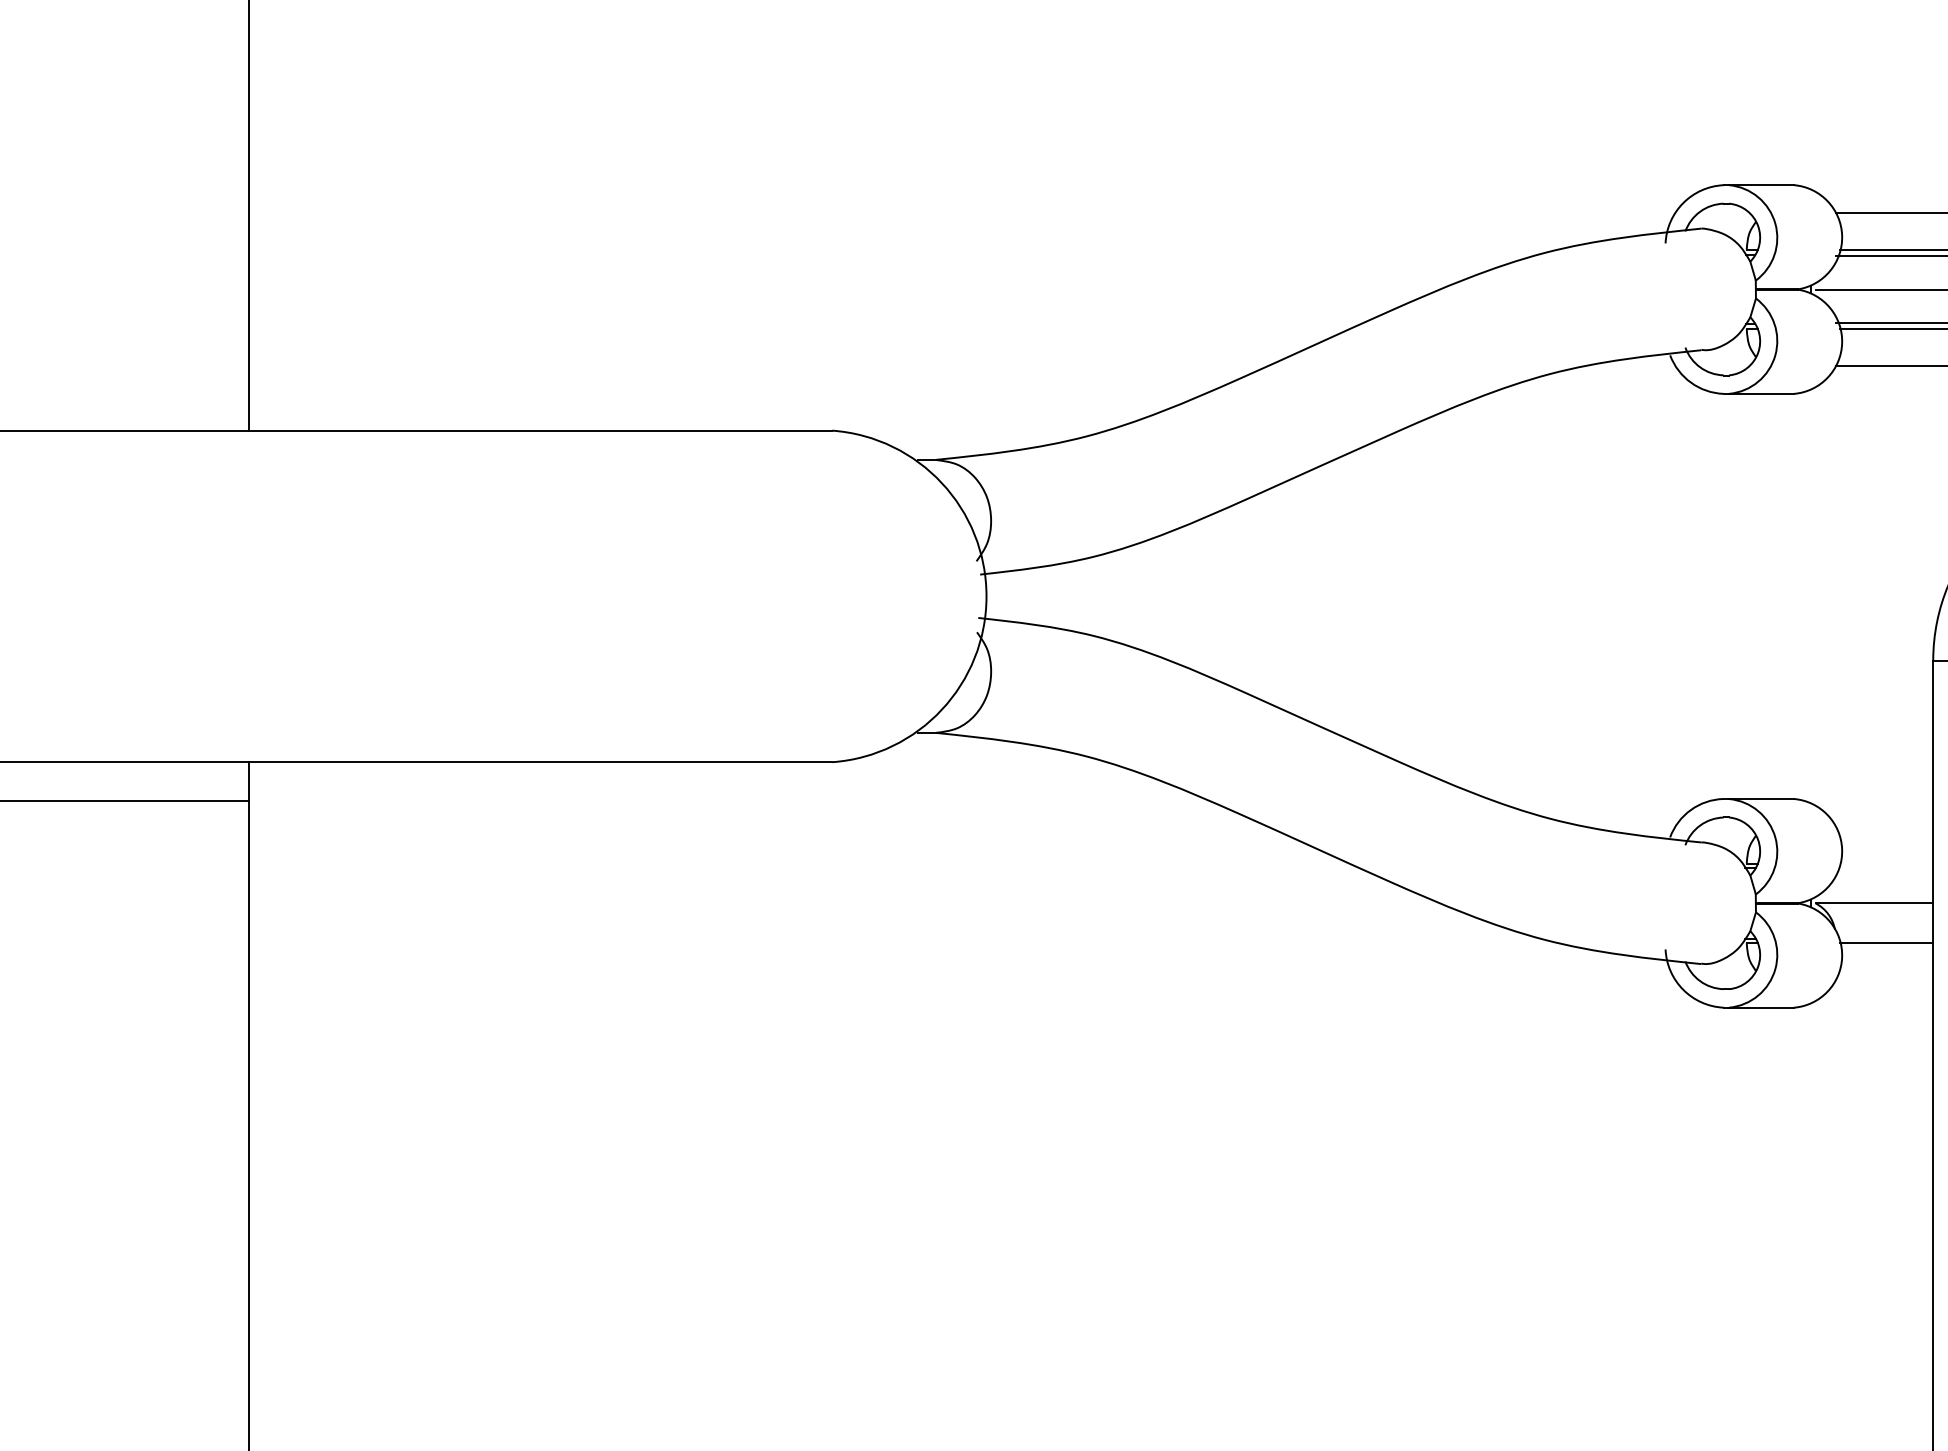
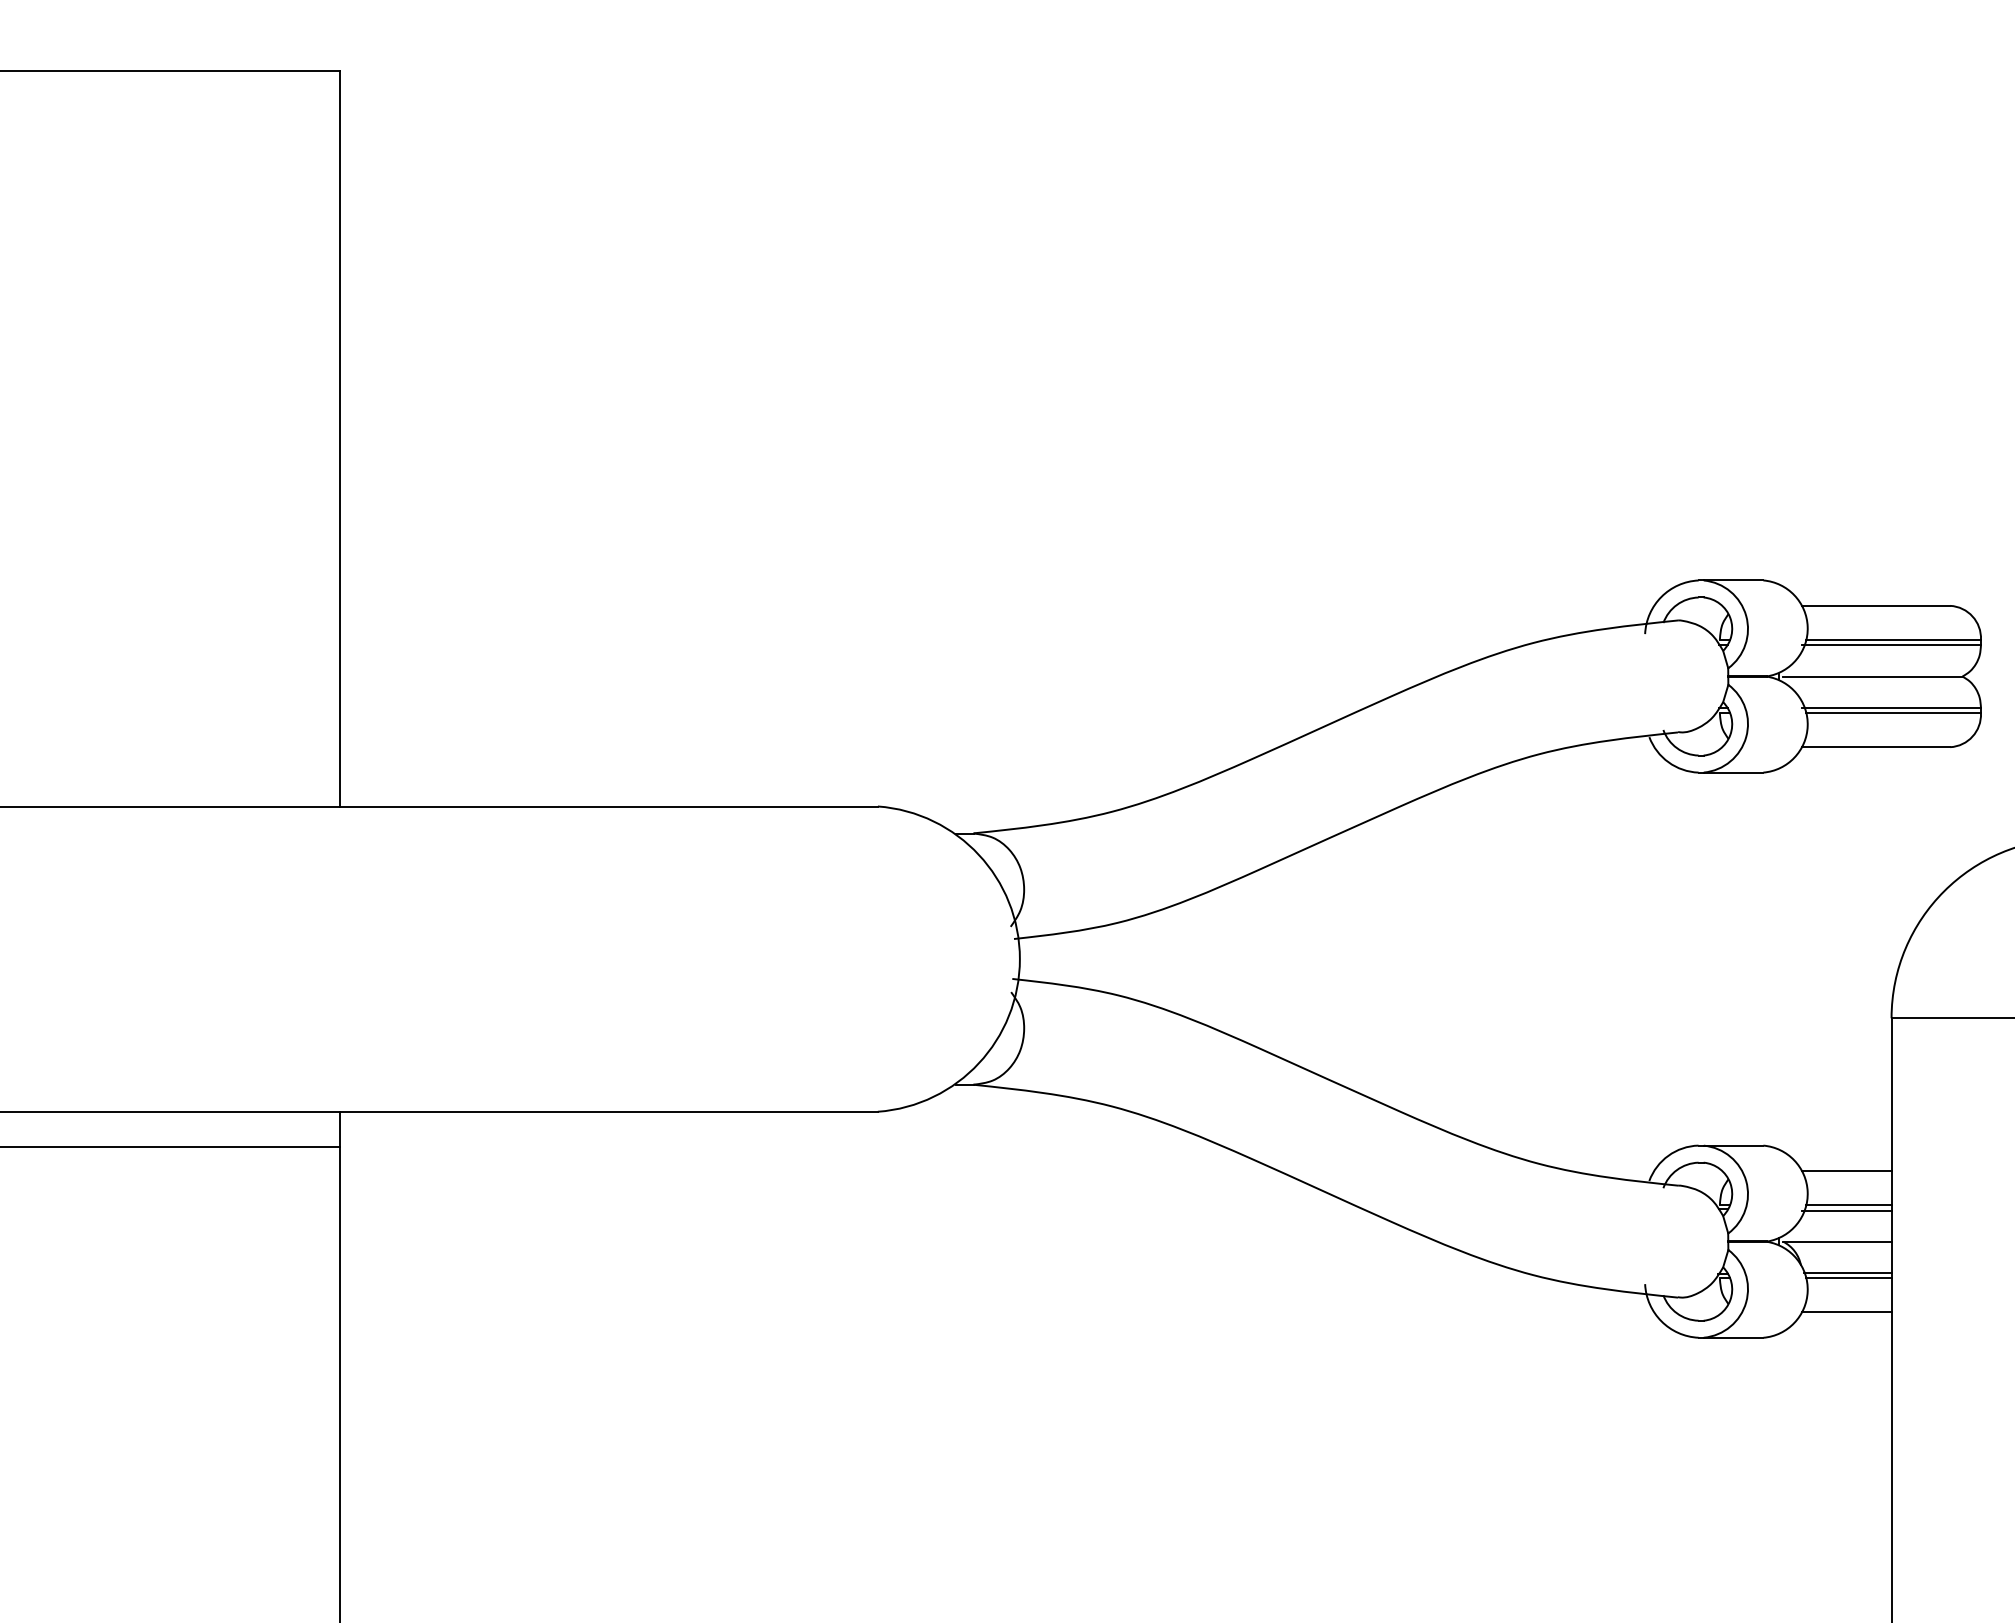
line: (1884, 827) -> (1846, 1171), added
line: (1886, 864) -> (1848, 1205), added
line: (1884, 869) -> (1846, 1210), added
line: (1885, 936) -> (1847, 1272), added
line: (1884, 980) -> (1846, 1312), added

